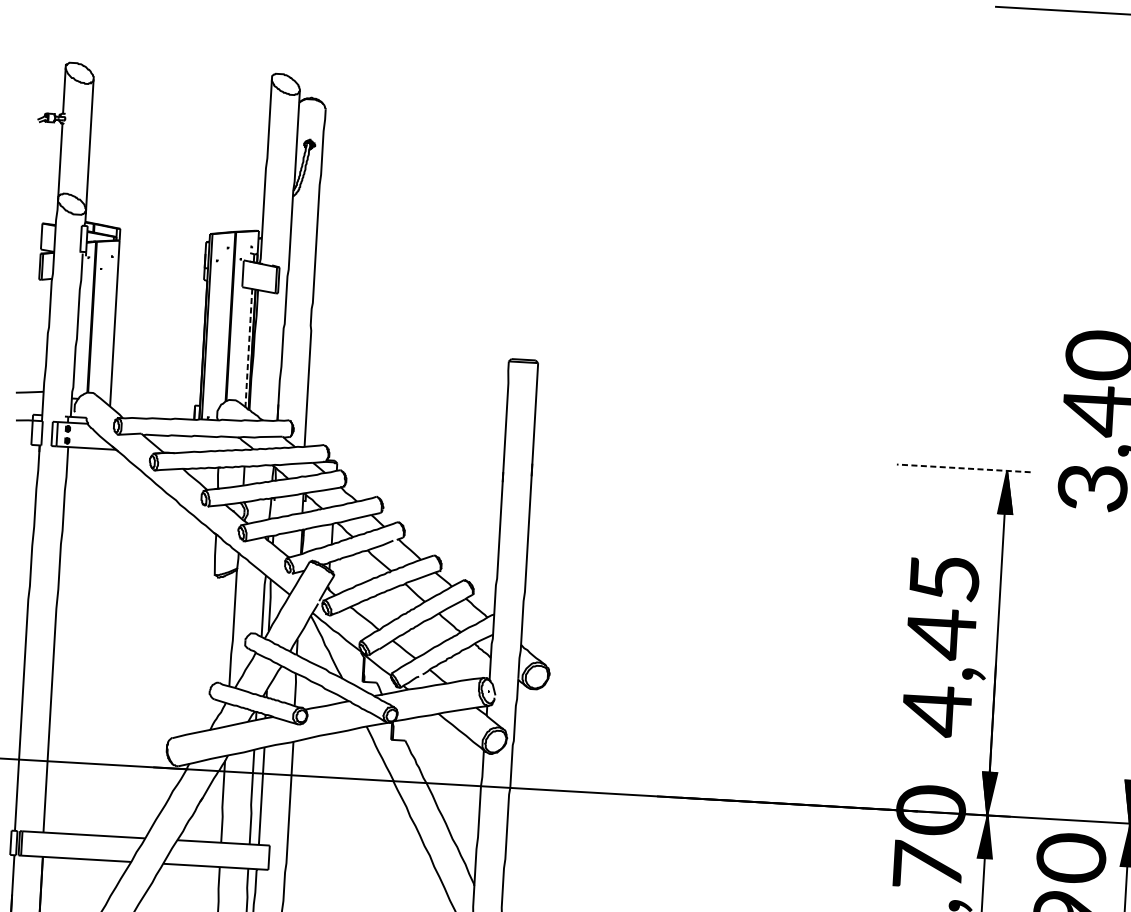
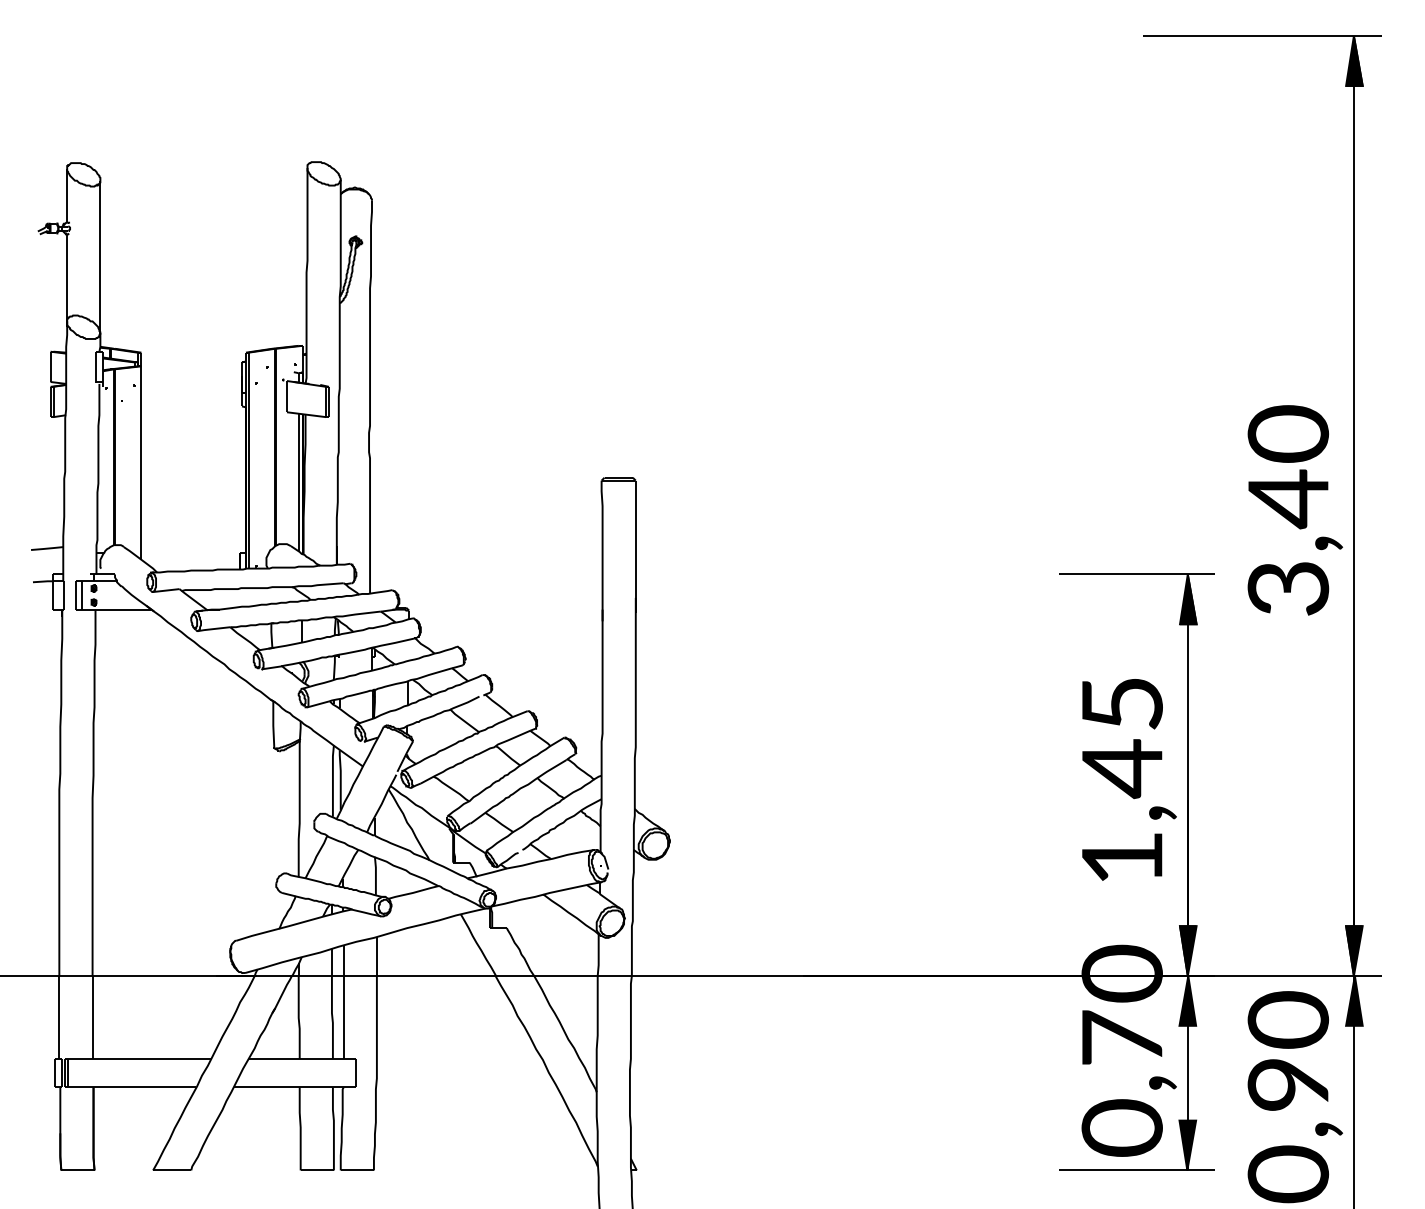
line: (248, 348) -> (298, 483), dashed -> solid
line: (963, 468) -> (1137, 574), dashed -> solid
text: (937, 711) -> (1122, 858), 4,45 -> 1,45

